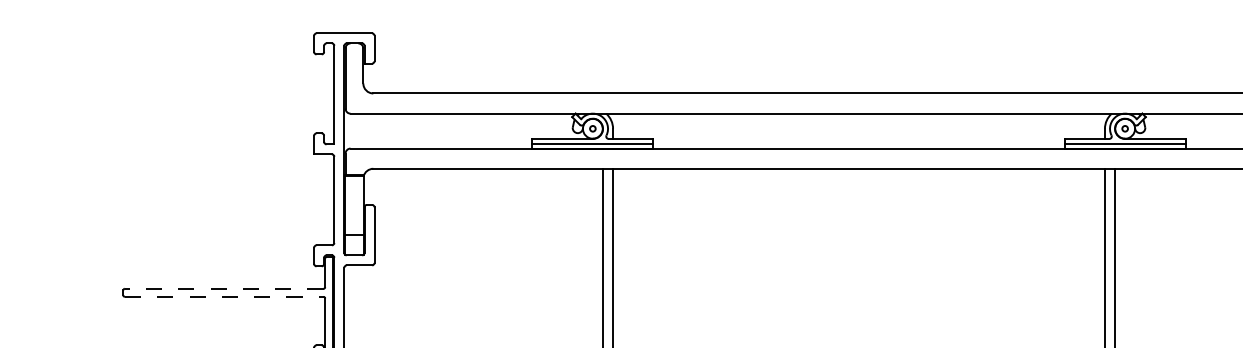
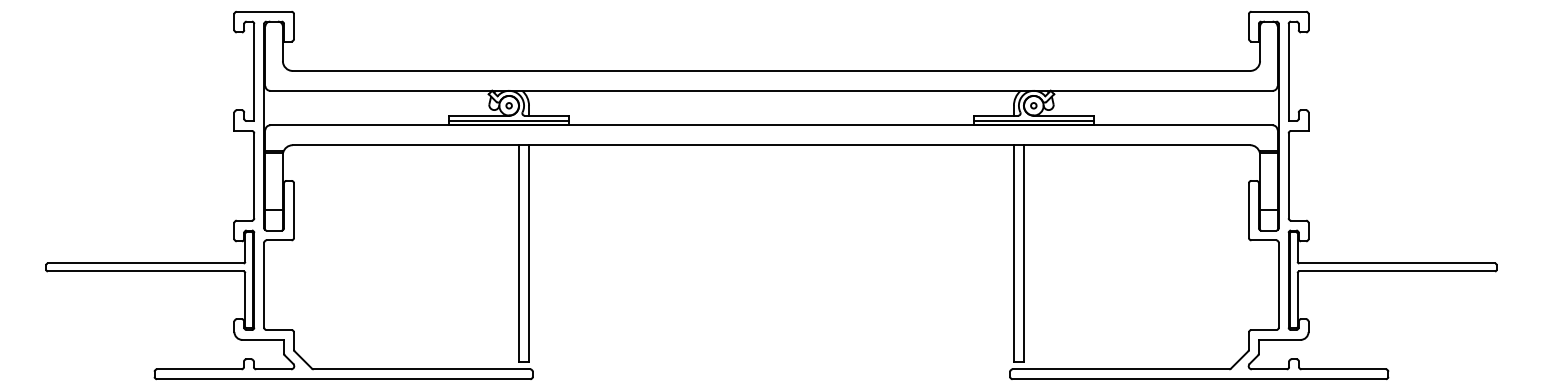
line: (223, 288) -> (145, 263), dashed -> solid
line: (223, 296) -> (145, 271), dashed -> solid

